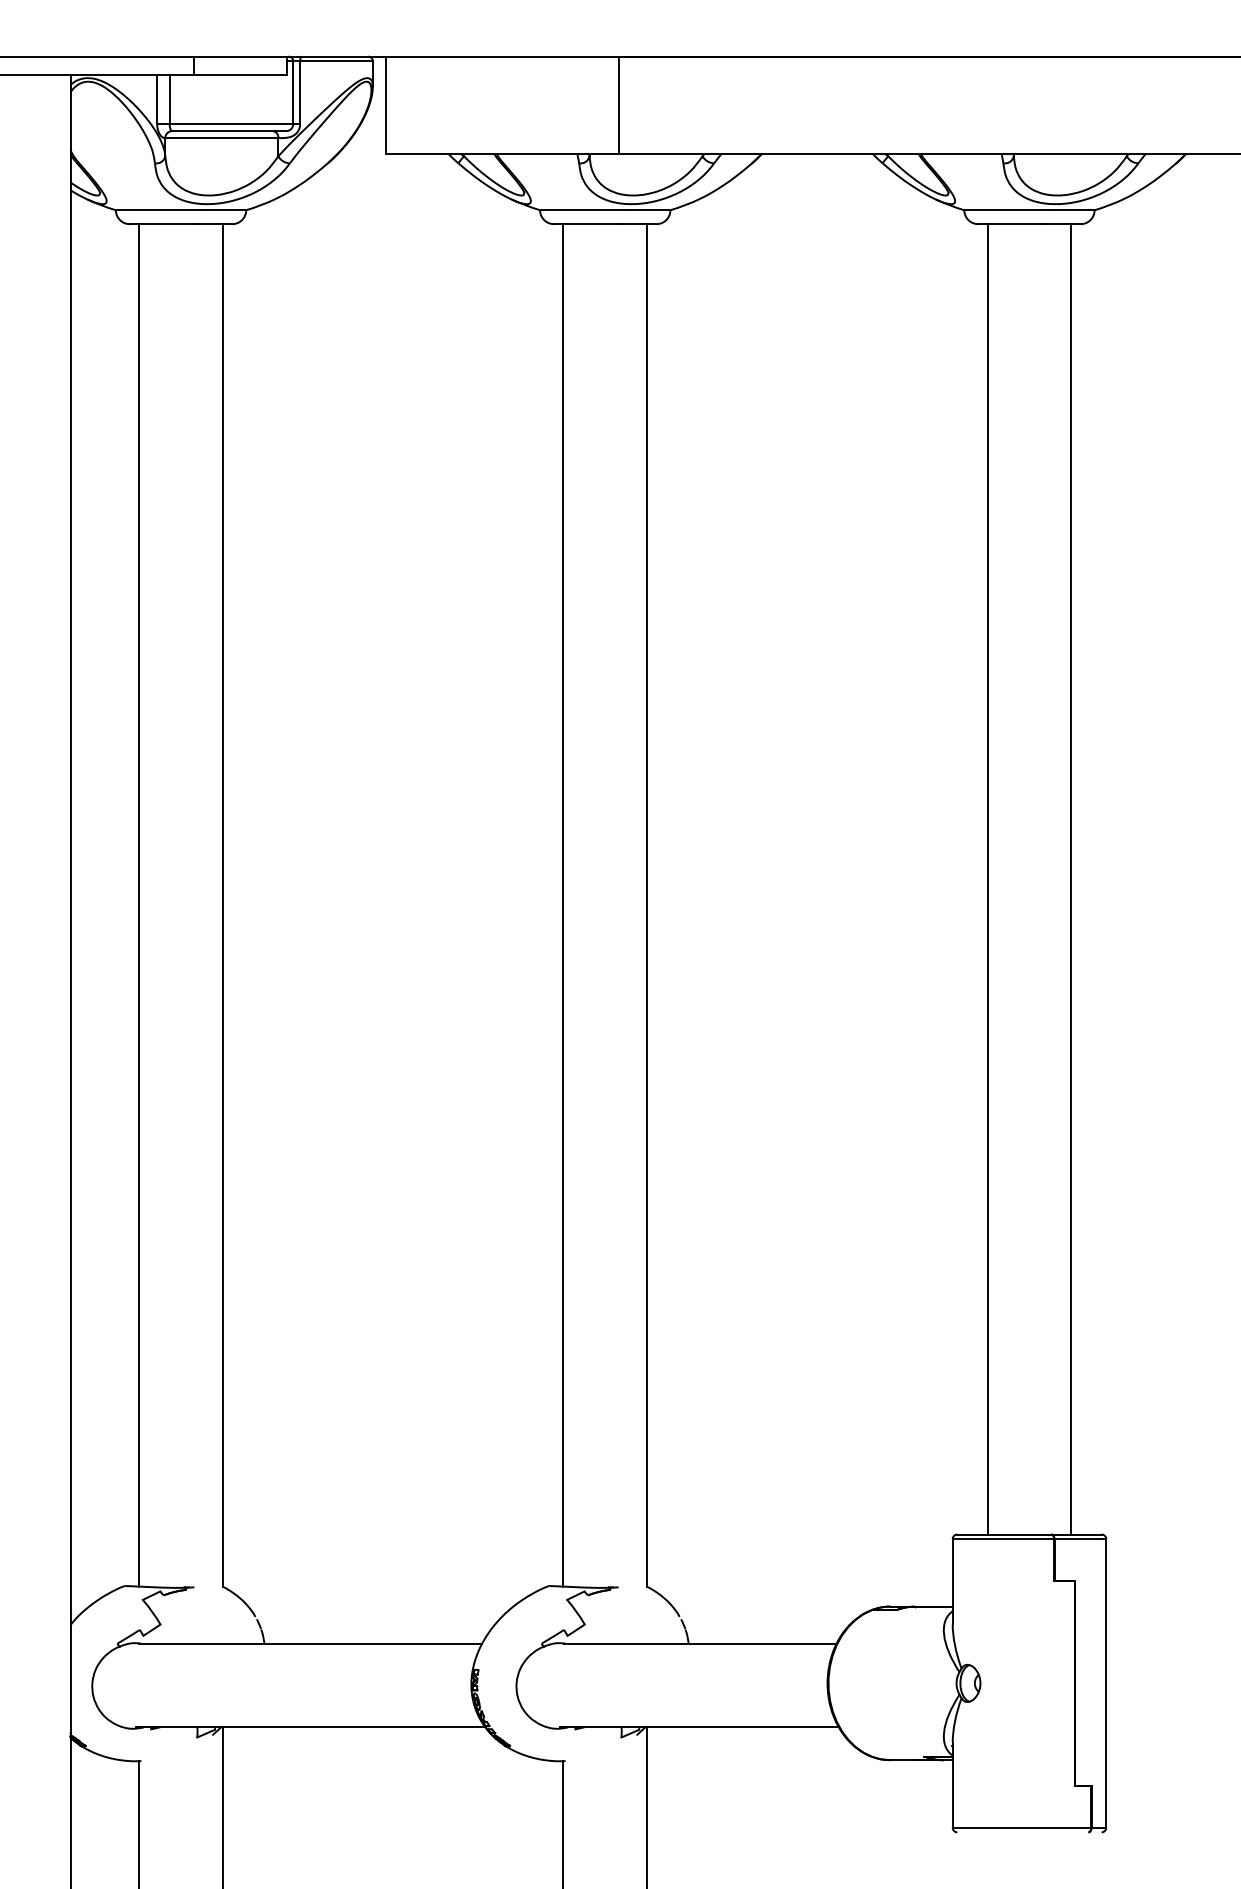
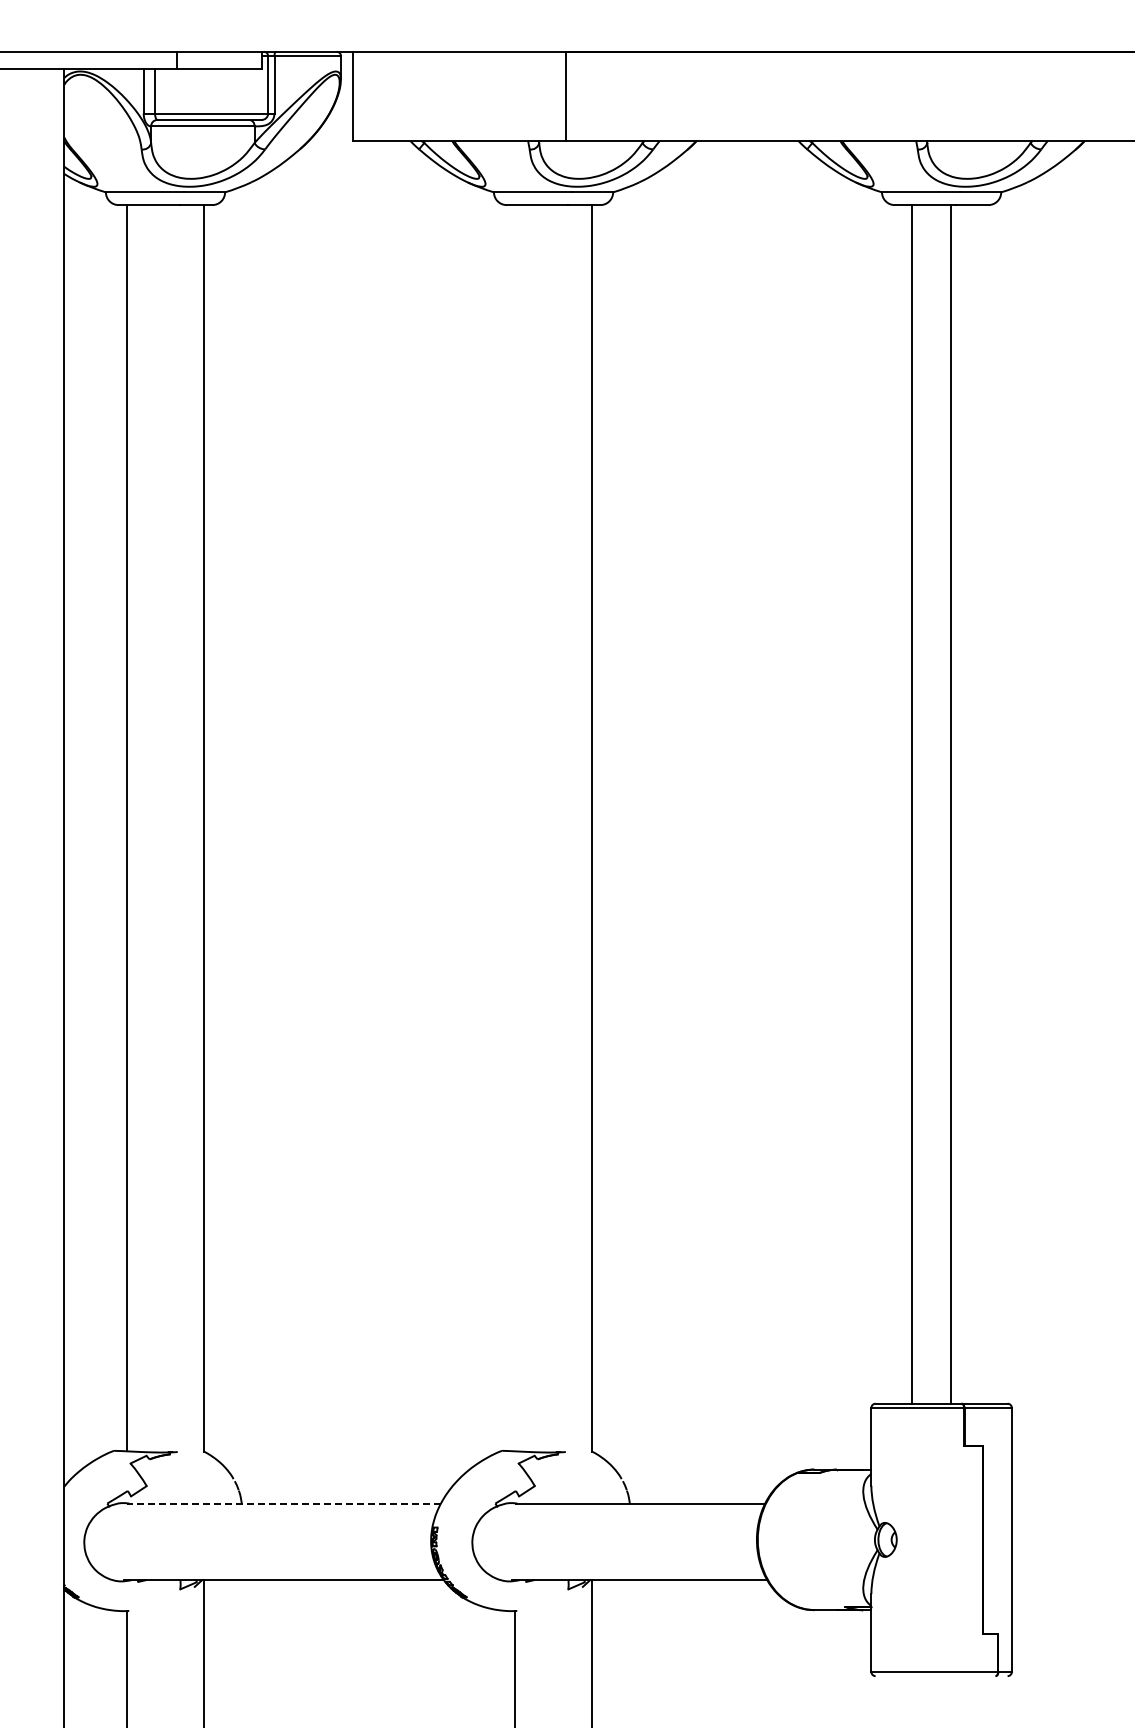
line: (987, 879) -> (951, 804), moved
line: (1070, 879) -> (911, 804), moved
line: (563, 905) -> (515, 828), removed
line: (311, 1643) -> (284, 1503), solid -> dashed

